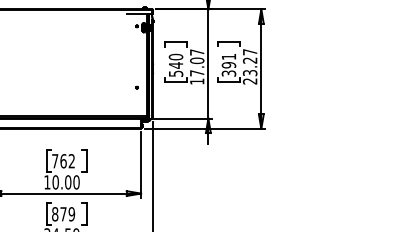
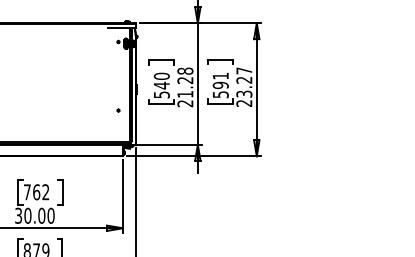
text: (197, 66) -> (185, 86), 17.07 -> 21.28
text: (228, 73) -> (220, 94), 391 -> 591
text: (47, 182) -> (18, 215), 10.00 -> 30.00

